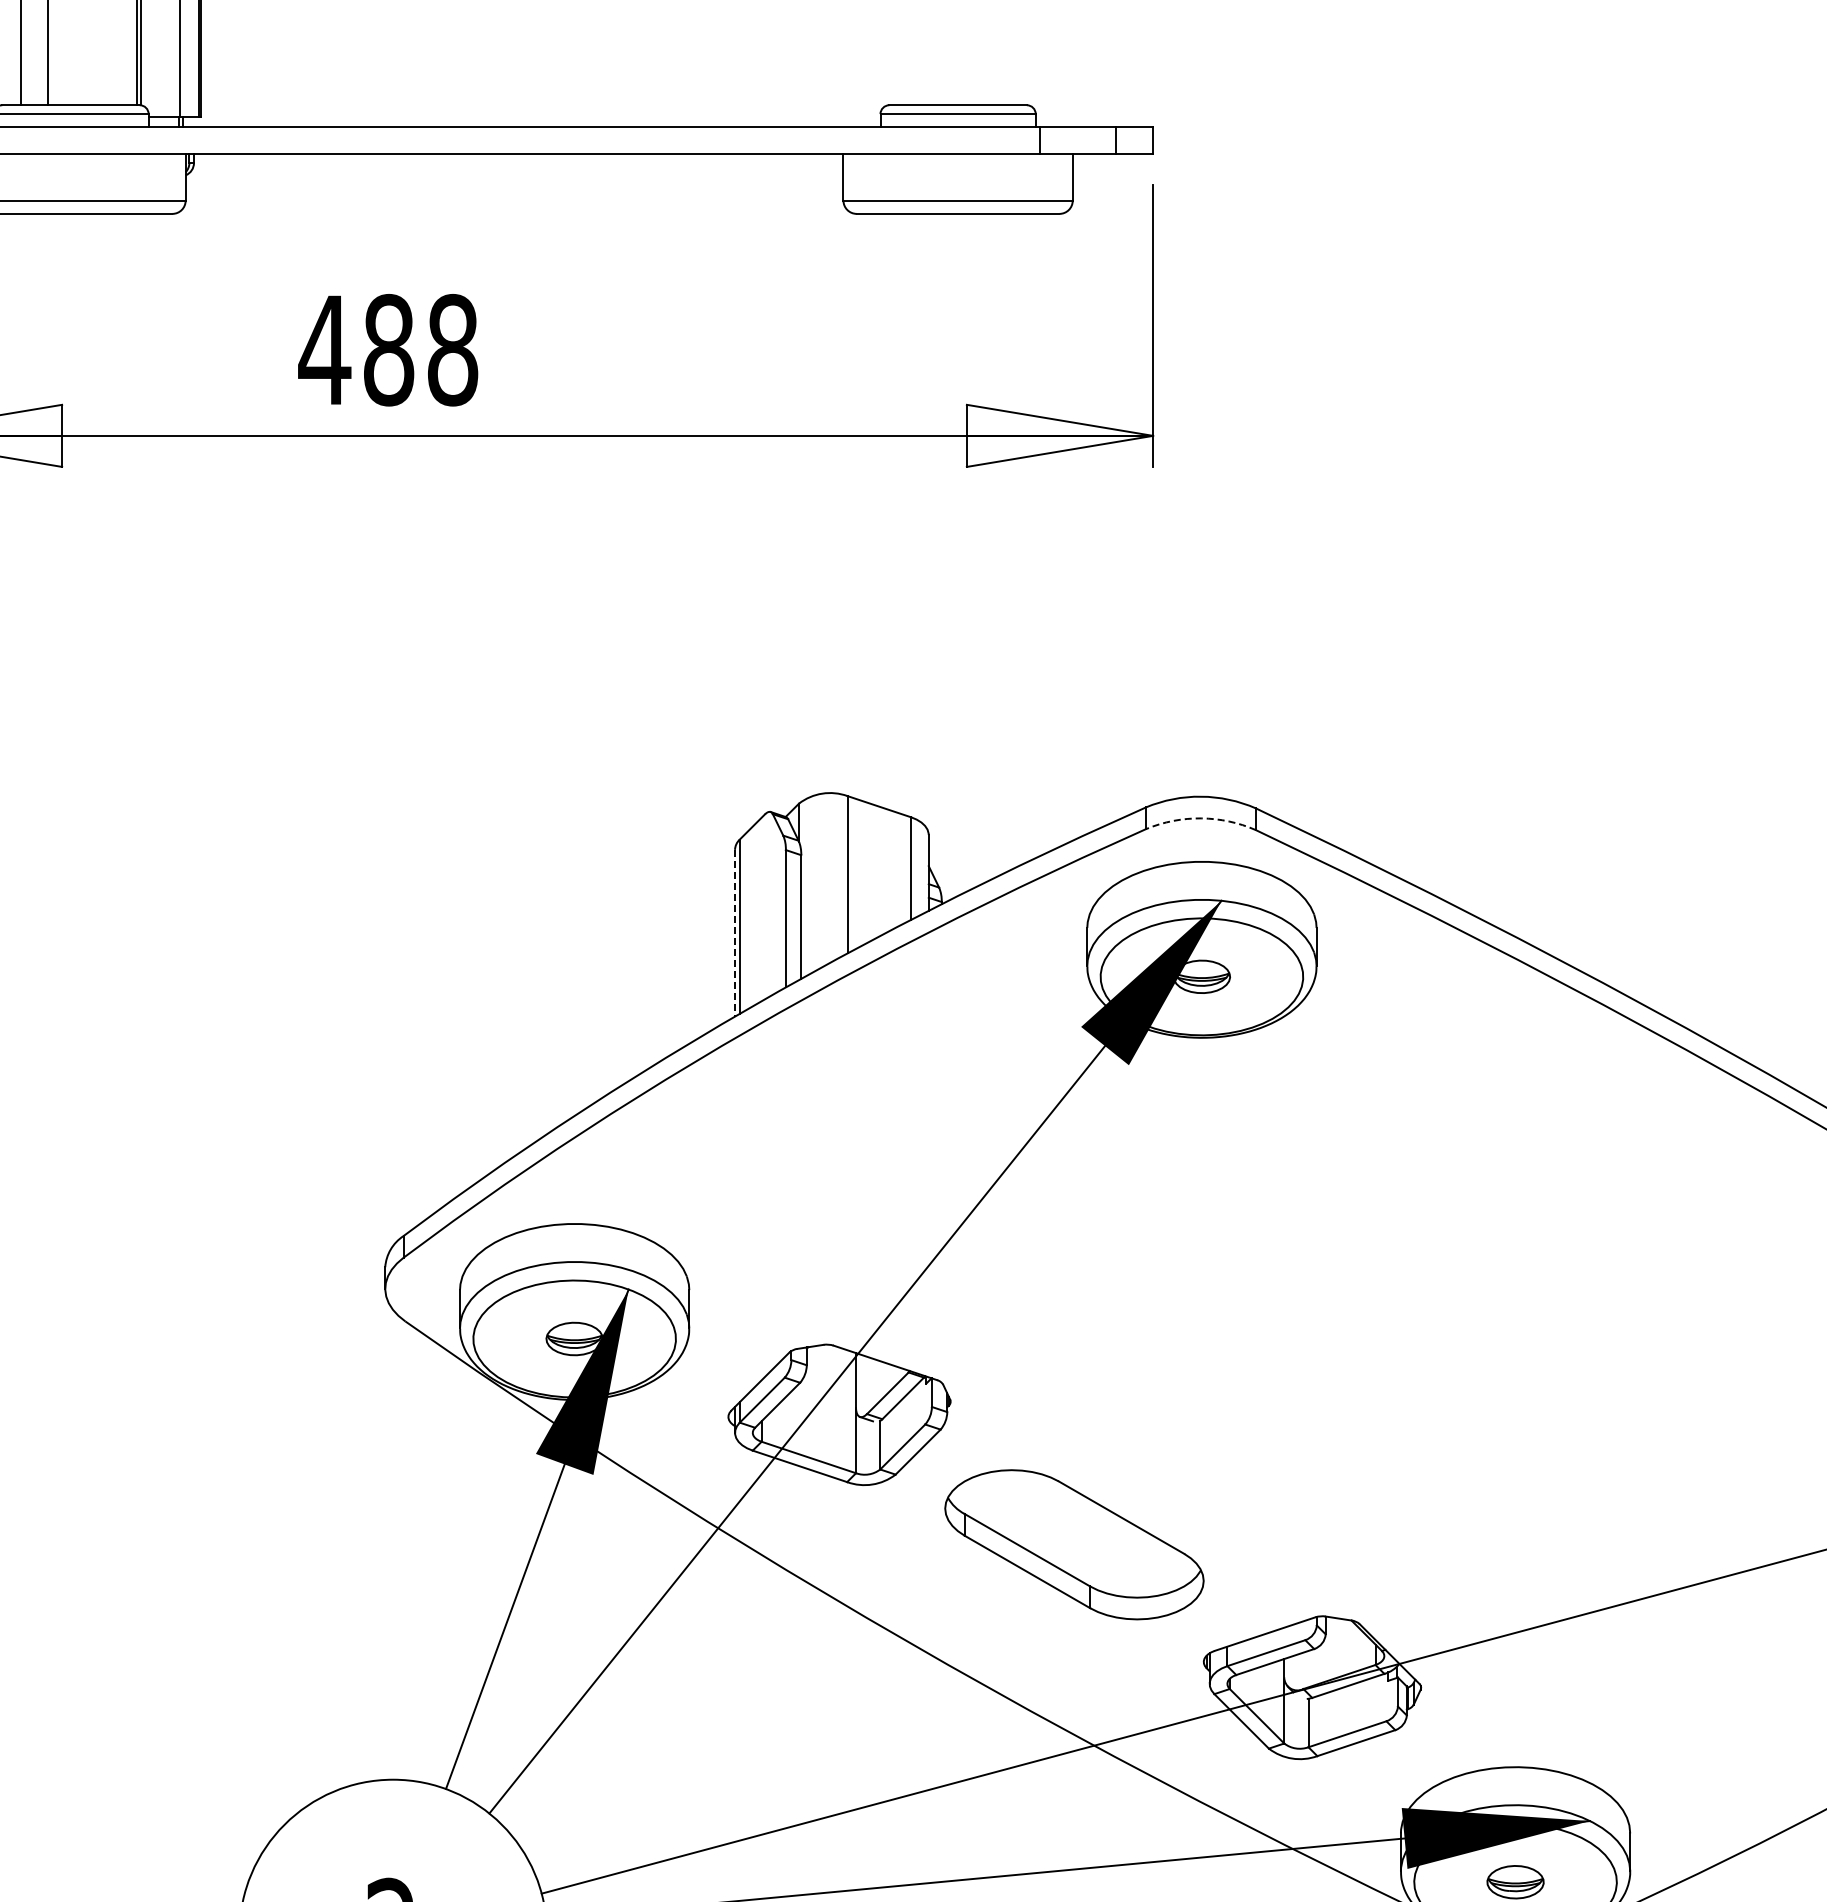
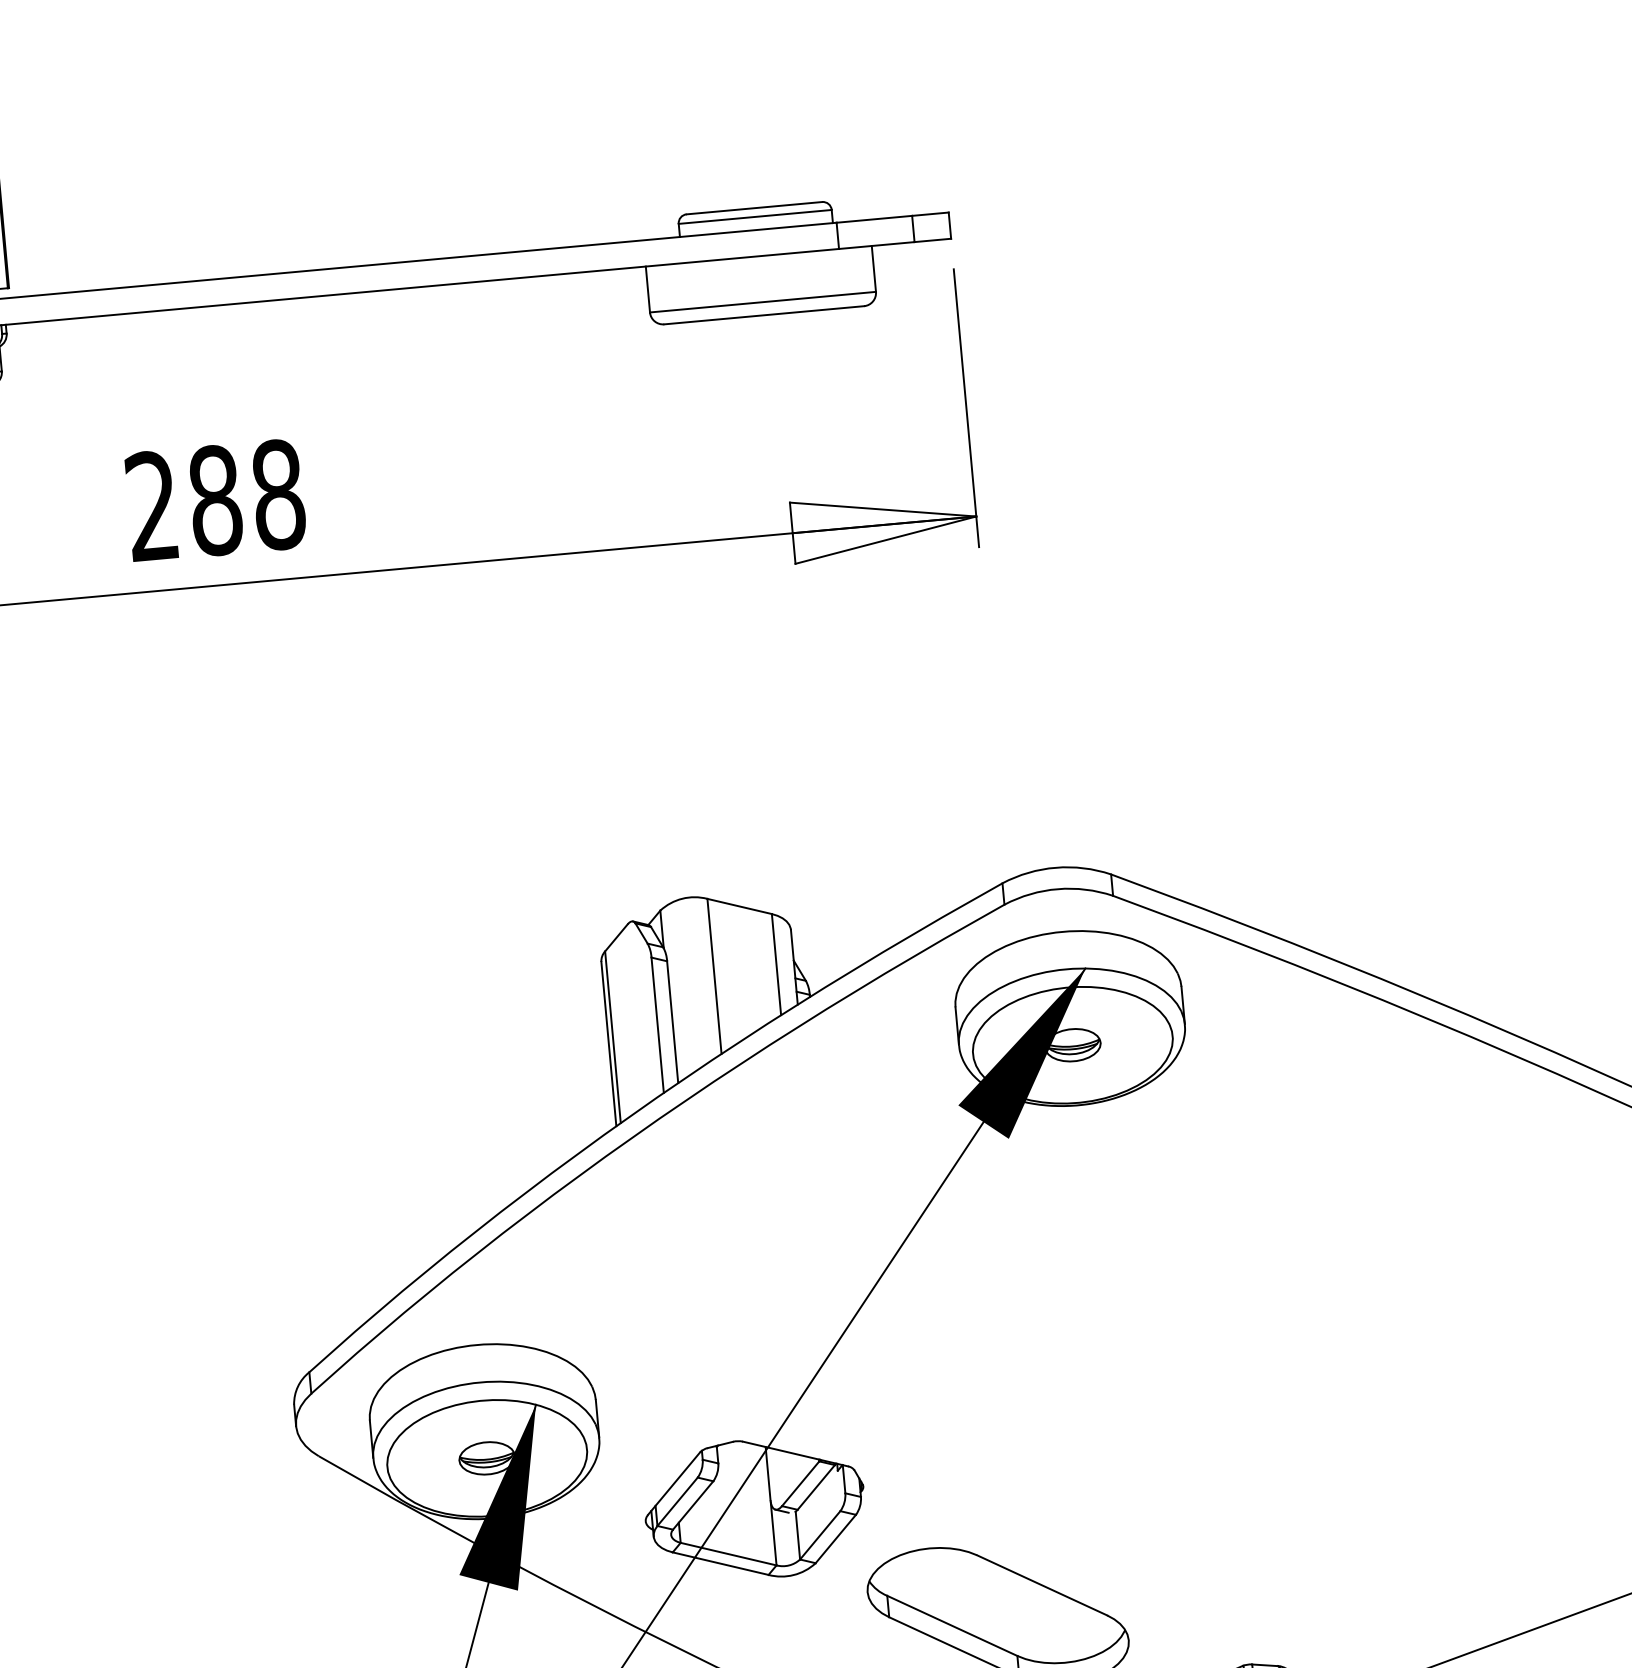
text: (324, 349) -> (151, 505), 488 -> 288
arc: (1201, 818) -> (1058, 889), dashed -> solid
line: (735, 933) -> (609, 1044), dashed -> solid

